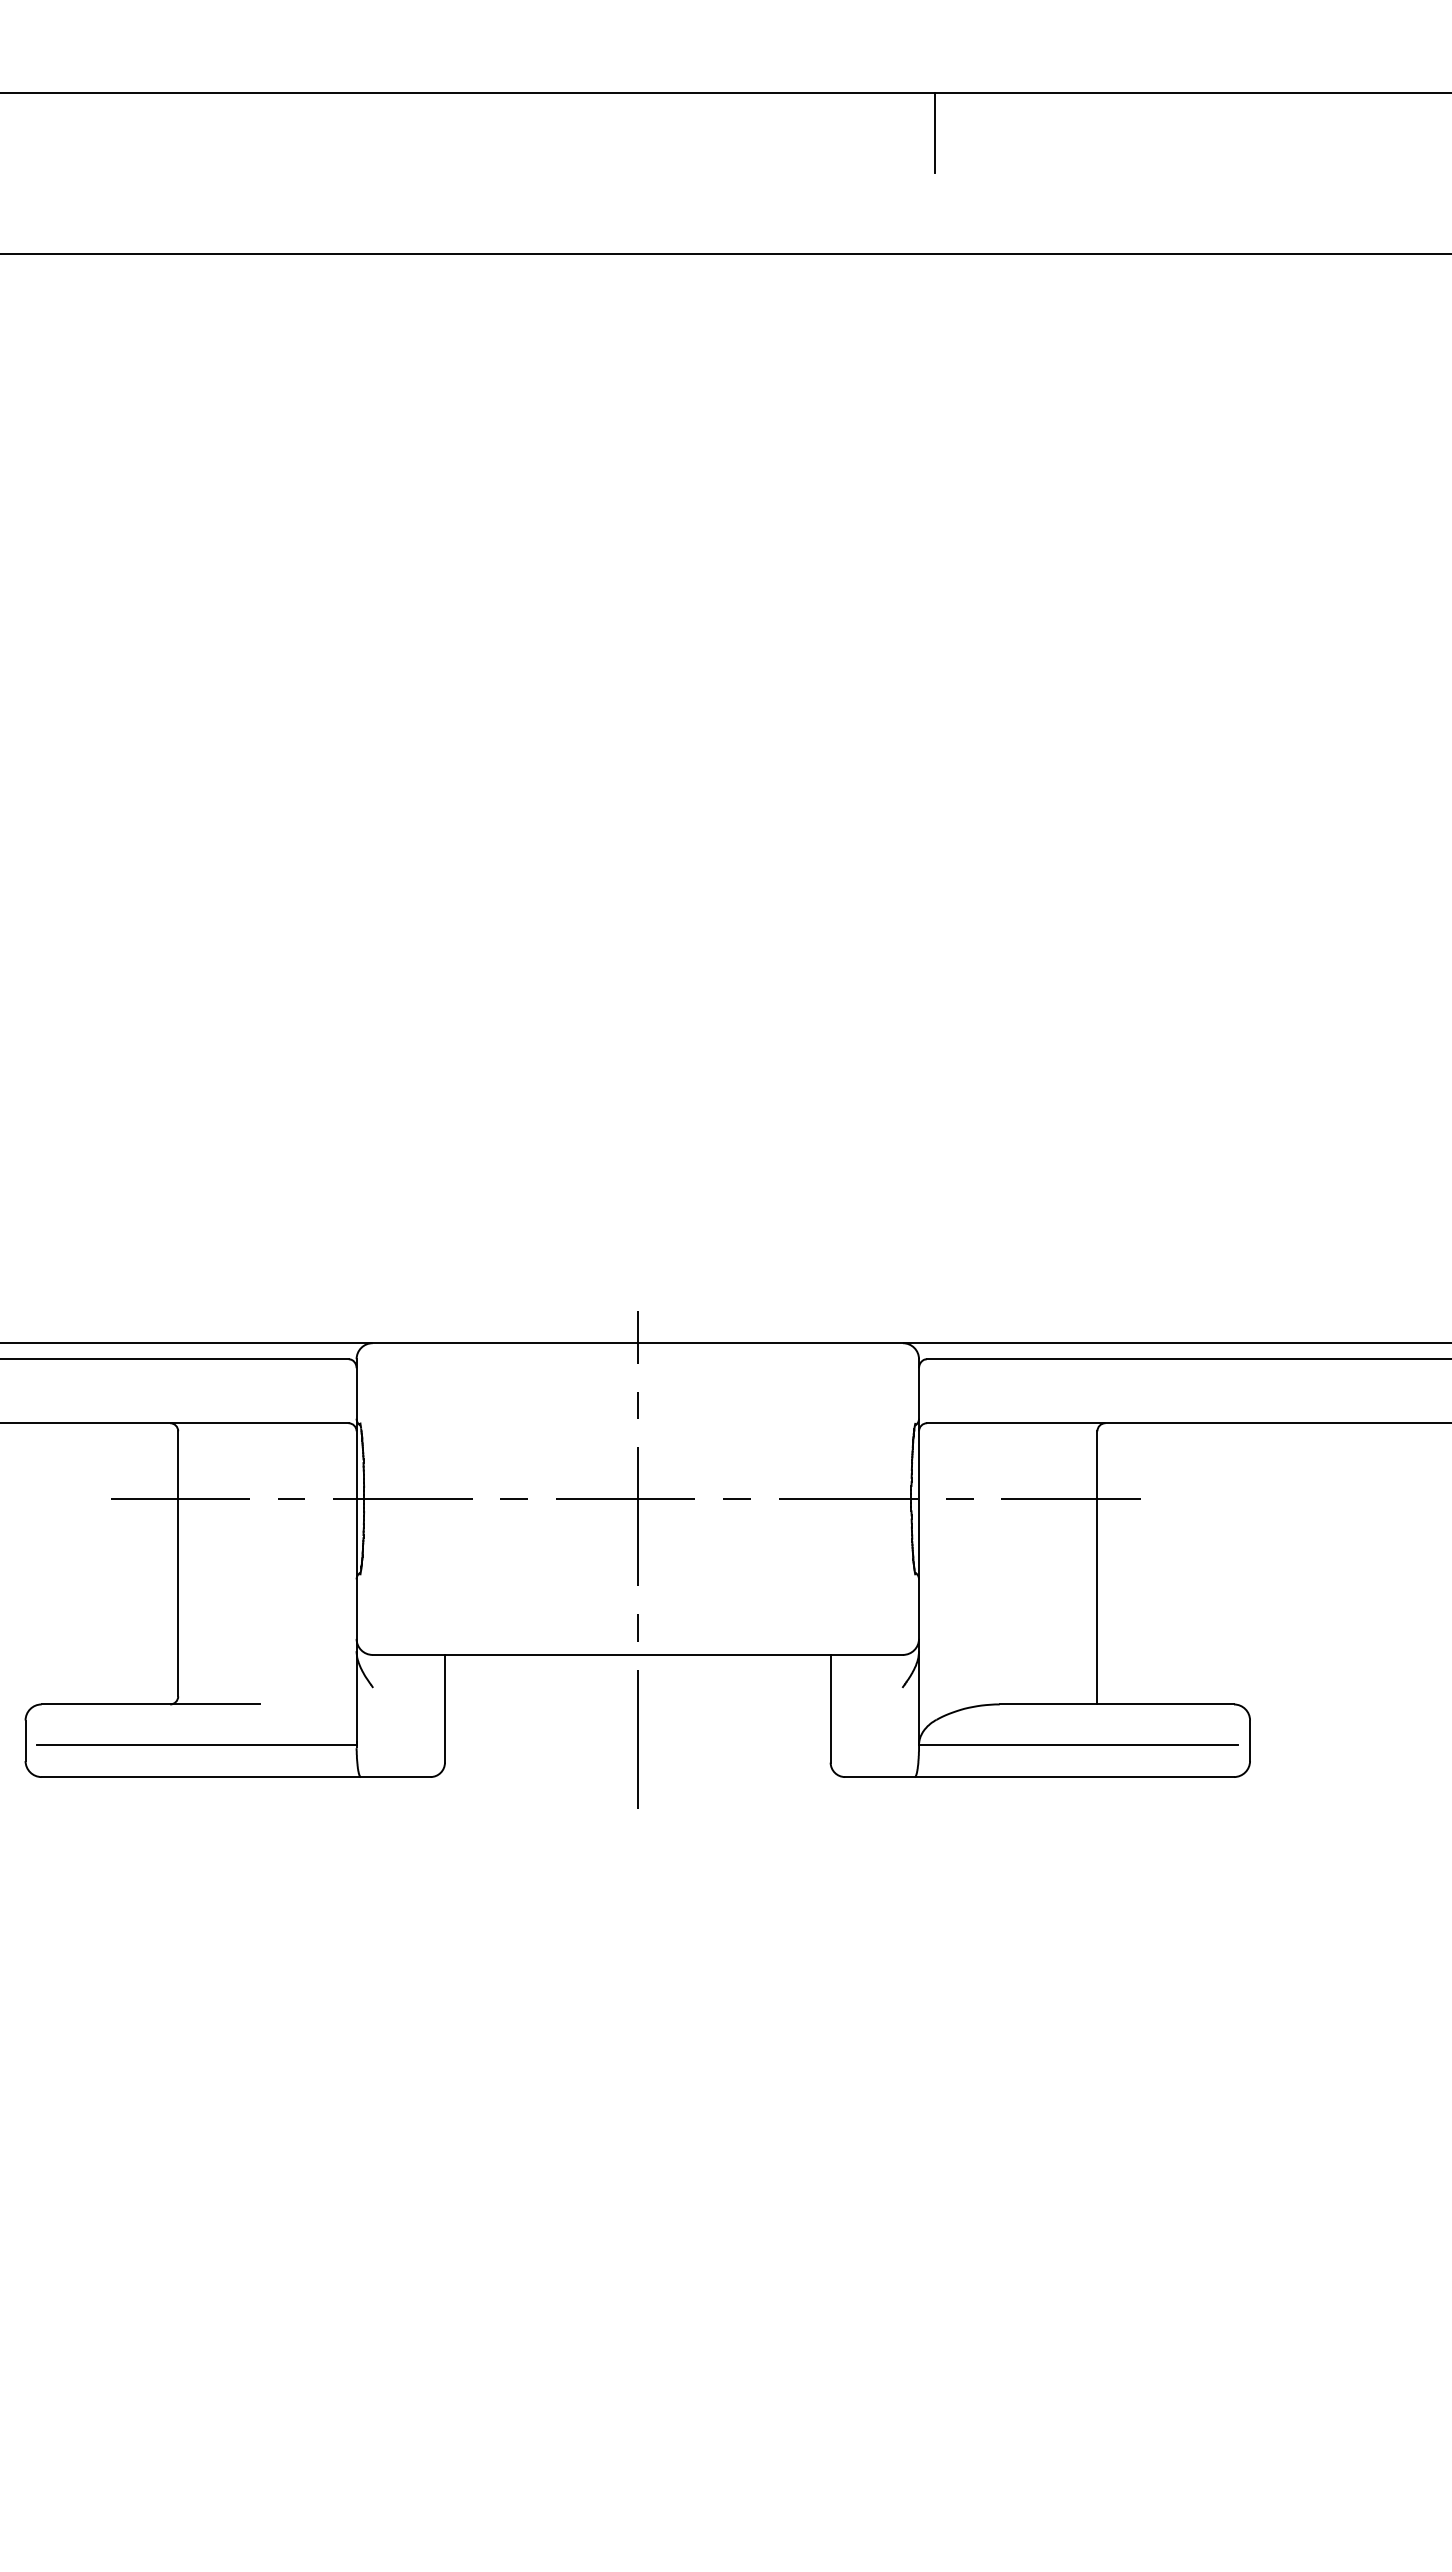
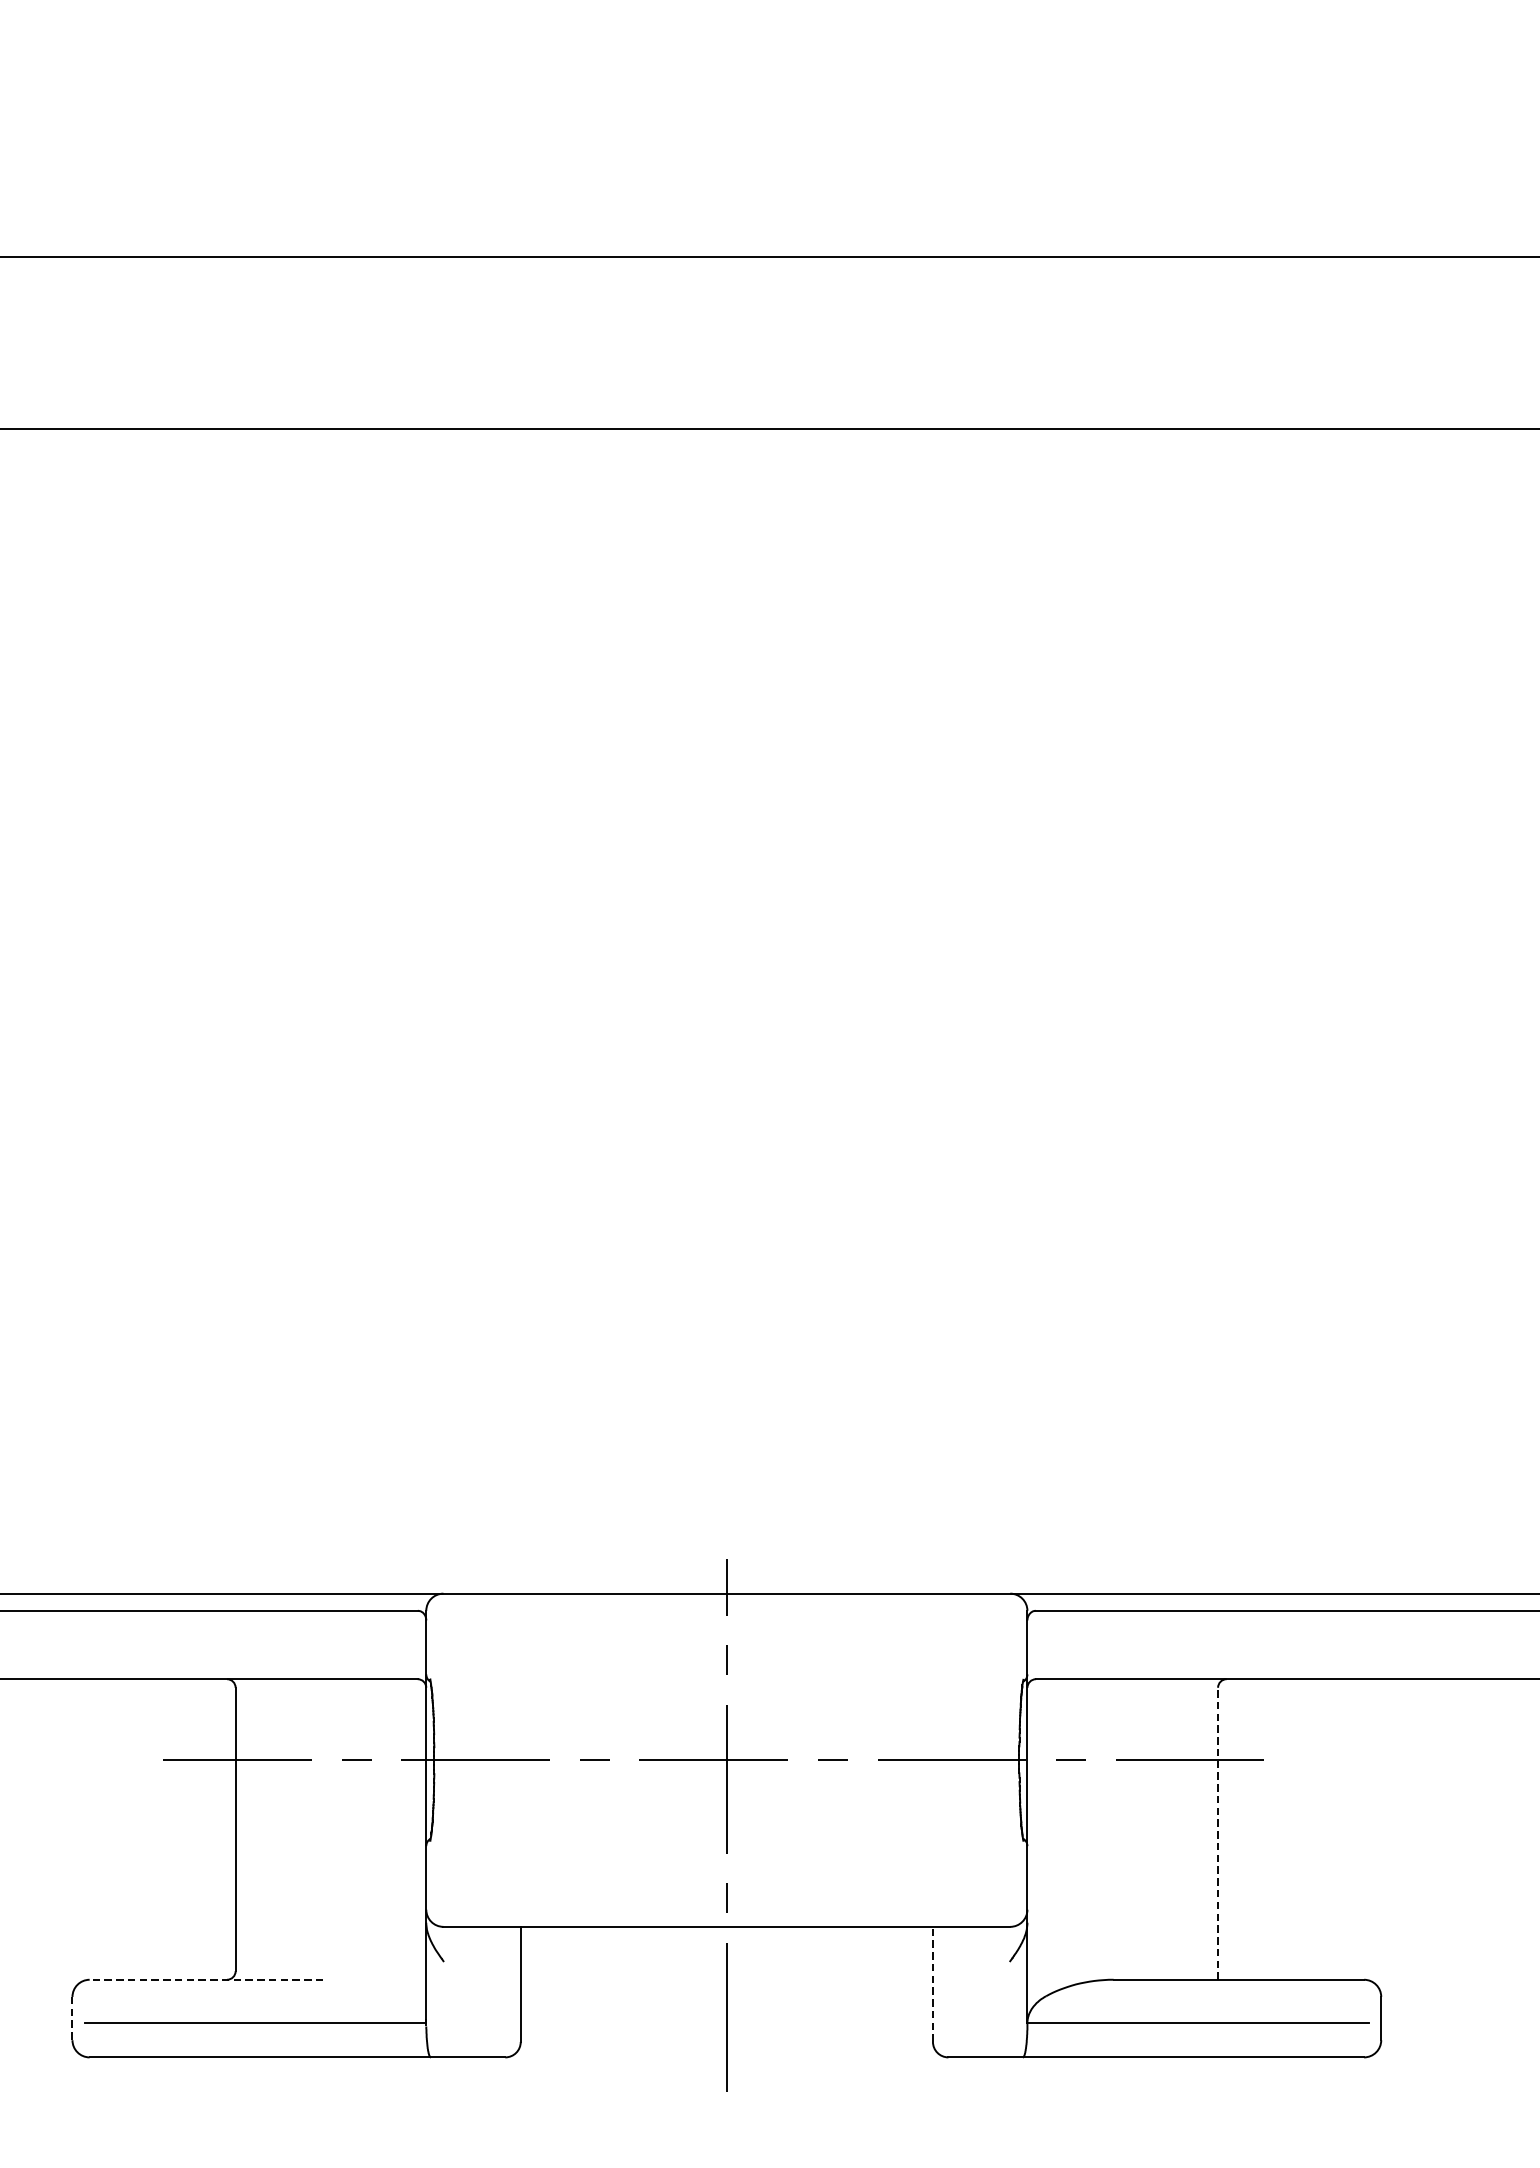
line: (935, 132) -> (1045, 299), removed
line: (1097, 1567) -> (1218, 1833), solid -> dashed
line: (150, 1704) -> (206, 1979), solid -> dashed
line: (830, 1708) -> (932, 1984), solid -> dashed
line: (25, 1741) -> (72, 2019), solid -> dashed

